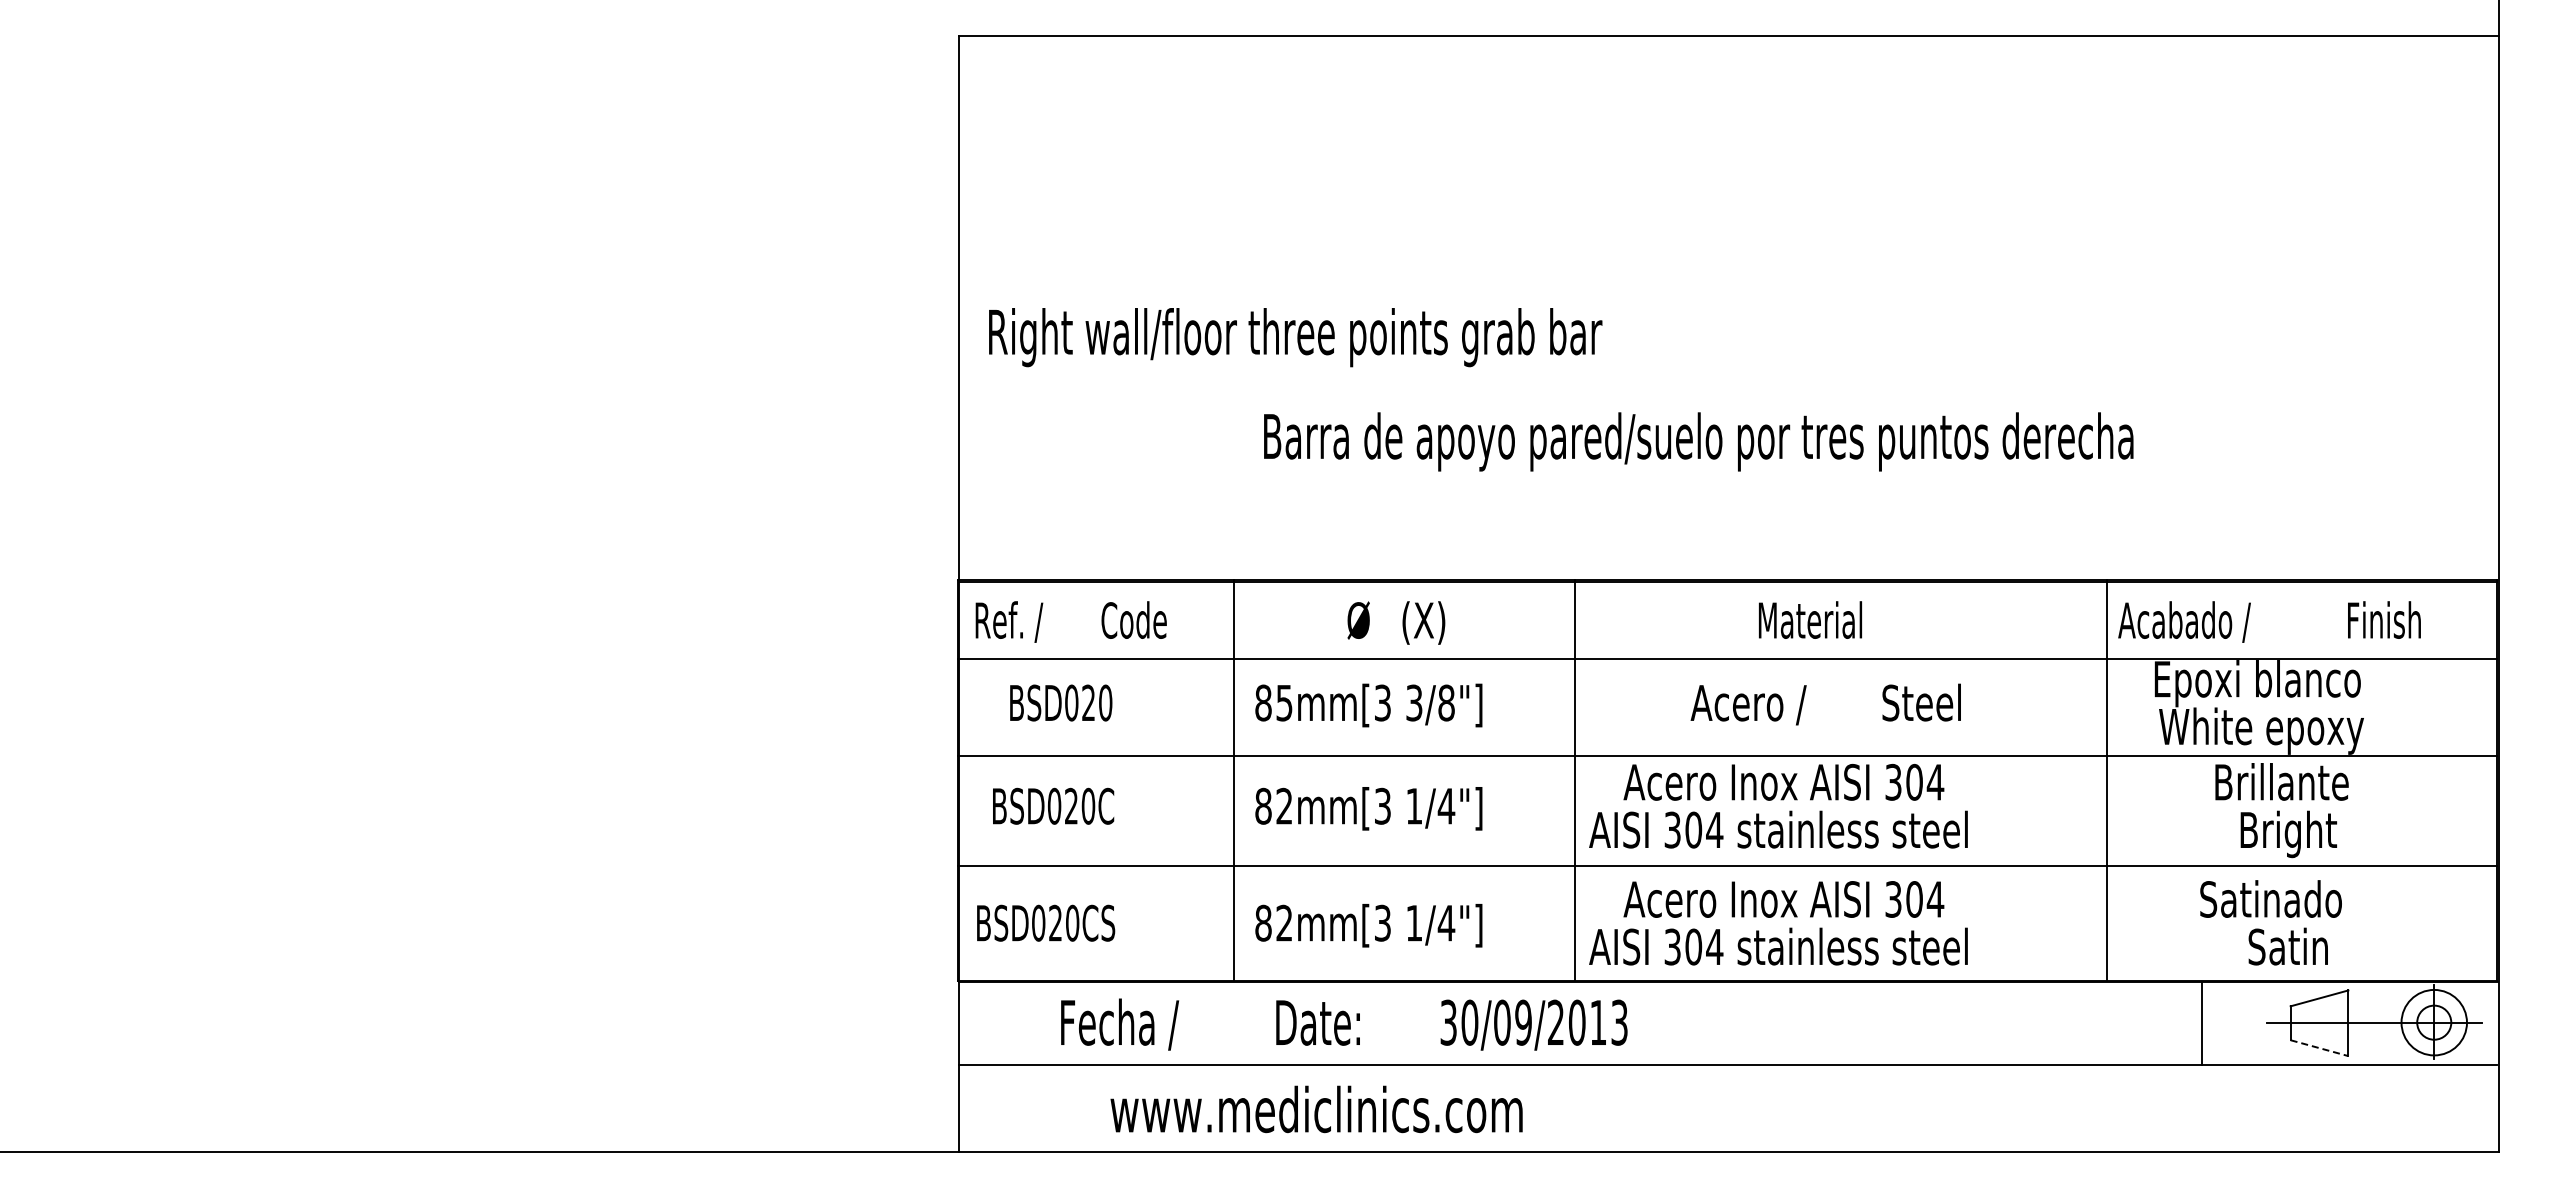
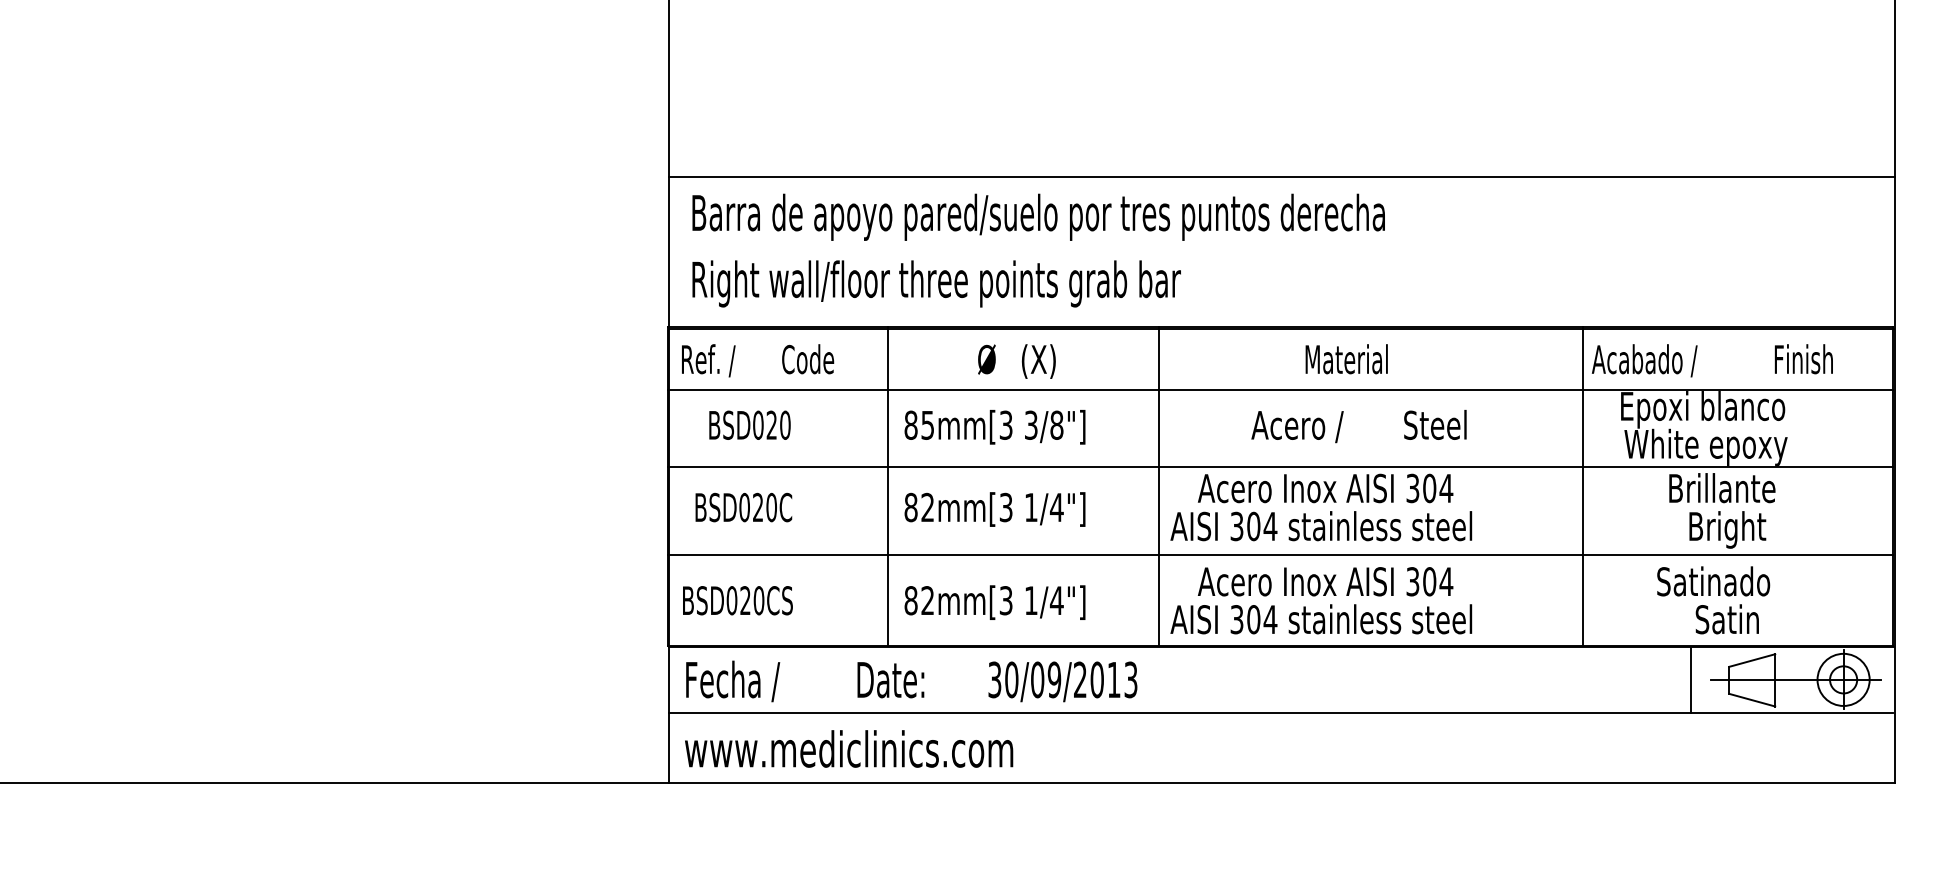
text: (1295, 337) -> (936, 283), moved
line: (1728, 390) -> (1281, 176), added
text: (1698, 441) -> (1038, 216), moved
line: (2202, 1022) -> (1690, 679), moved
text: (1344, 1024) -> (911, 681), moved
line: (2319, 1048) -> (1752, 700), dashed -> solid
text: (1316, 1109) -> (848, 749), moved

